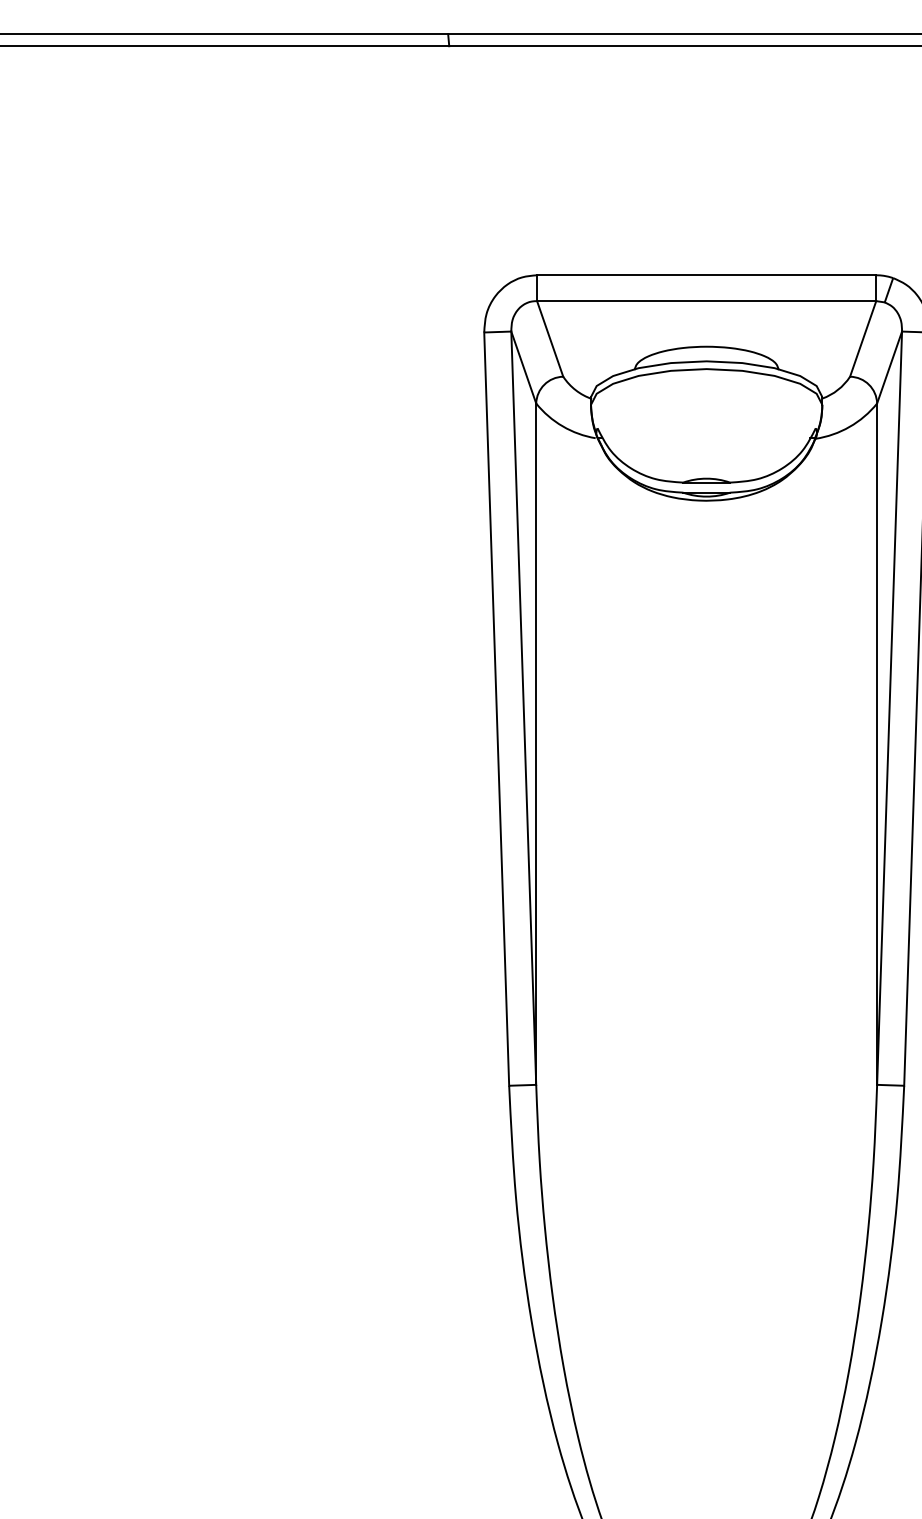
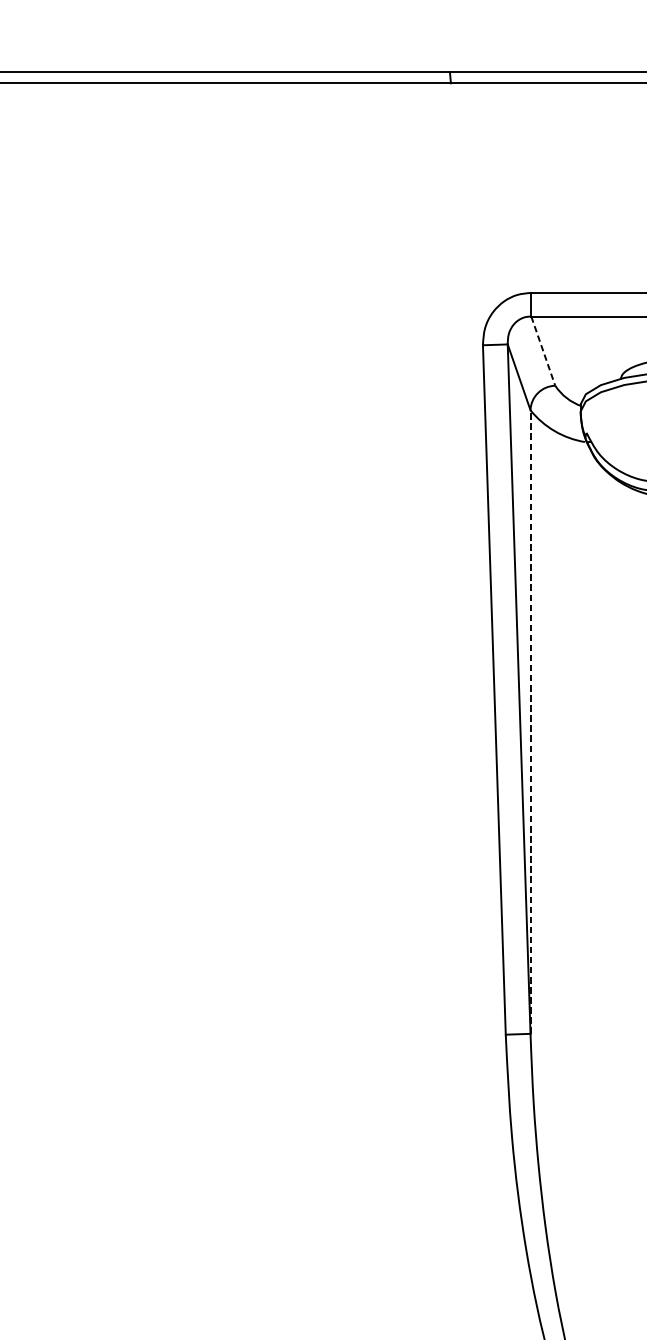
line: (550, 338) -> (543, 350), solid -> dashed
line: (536, 744) -> (530, 722), solid -> dashed

